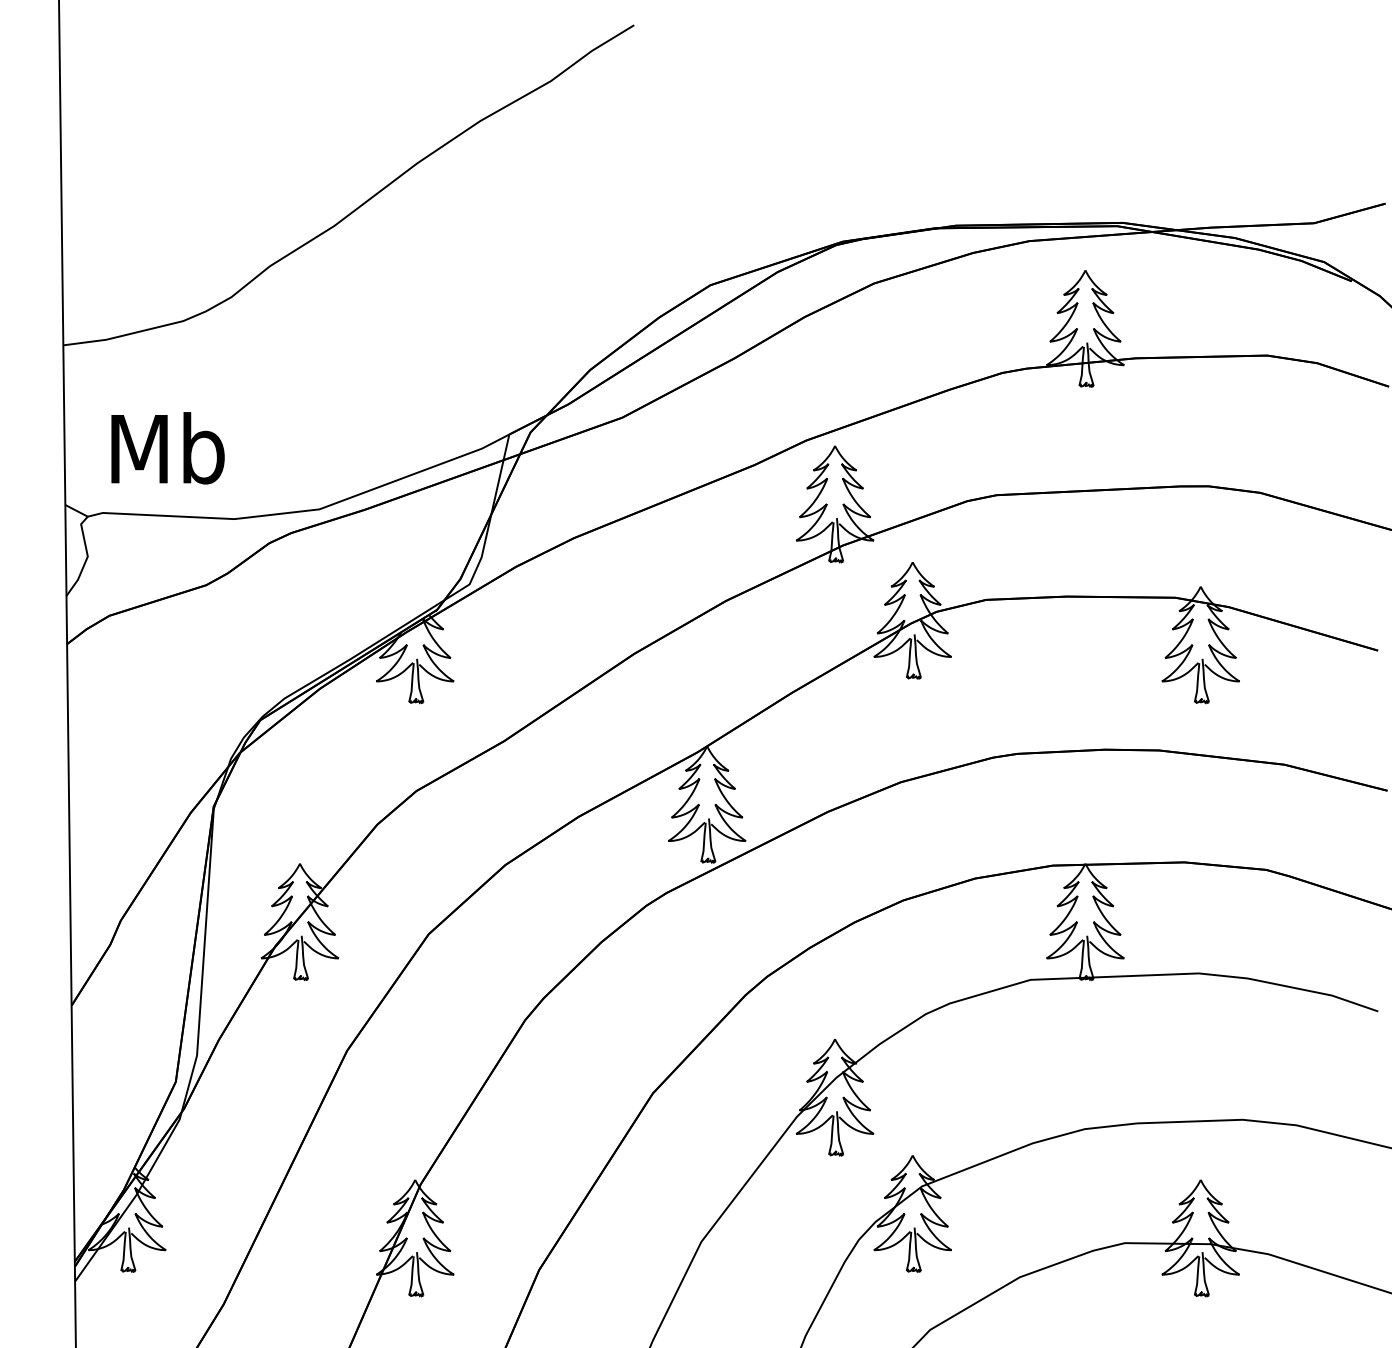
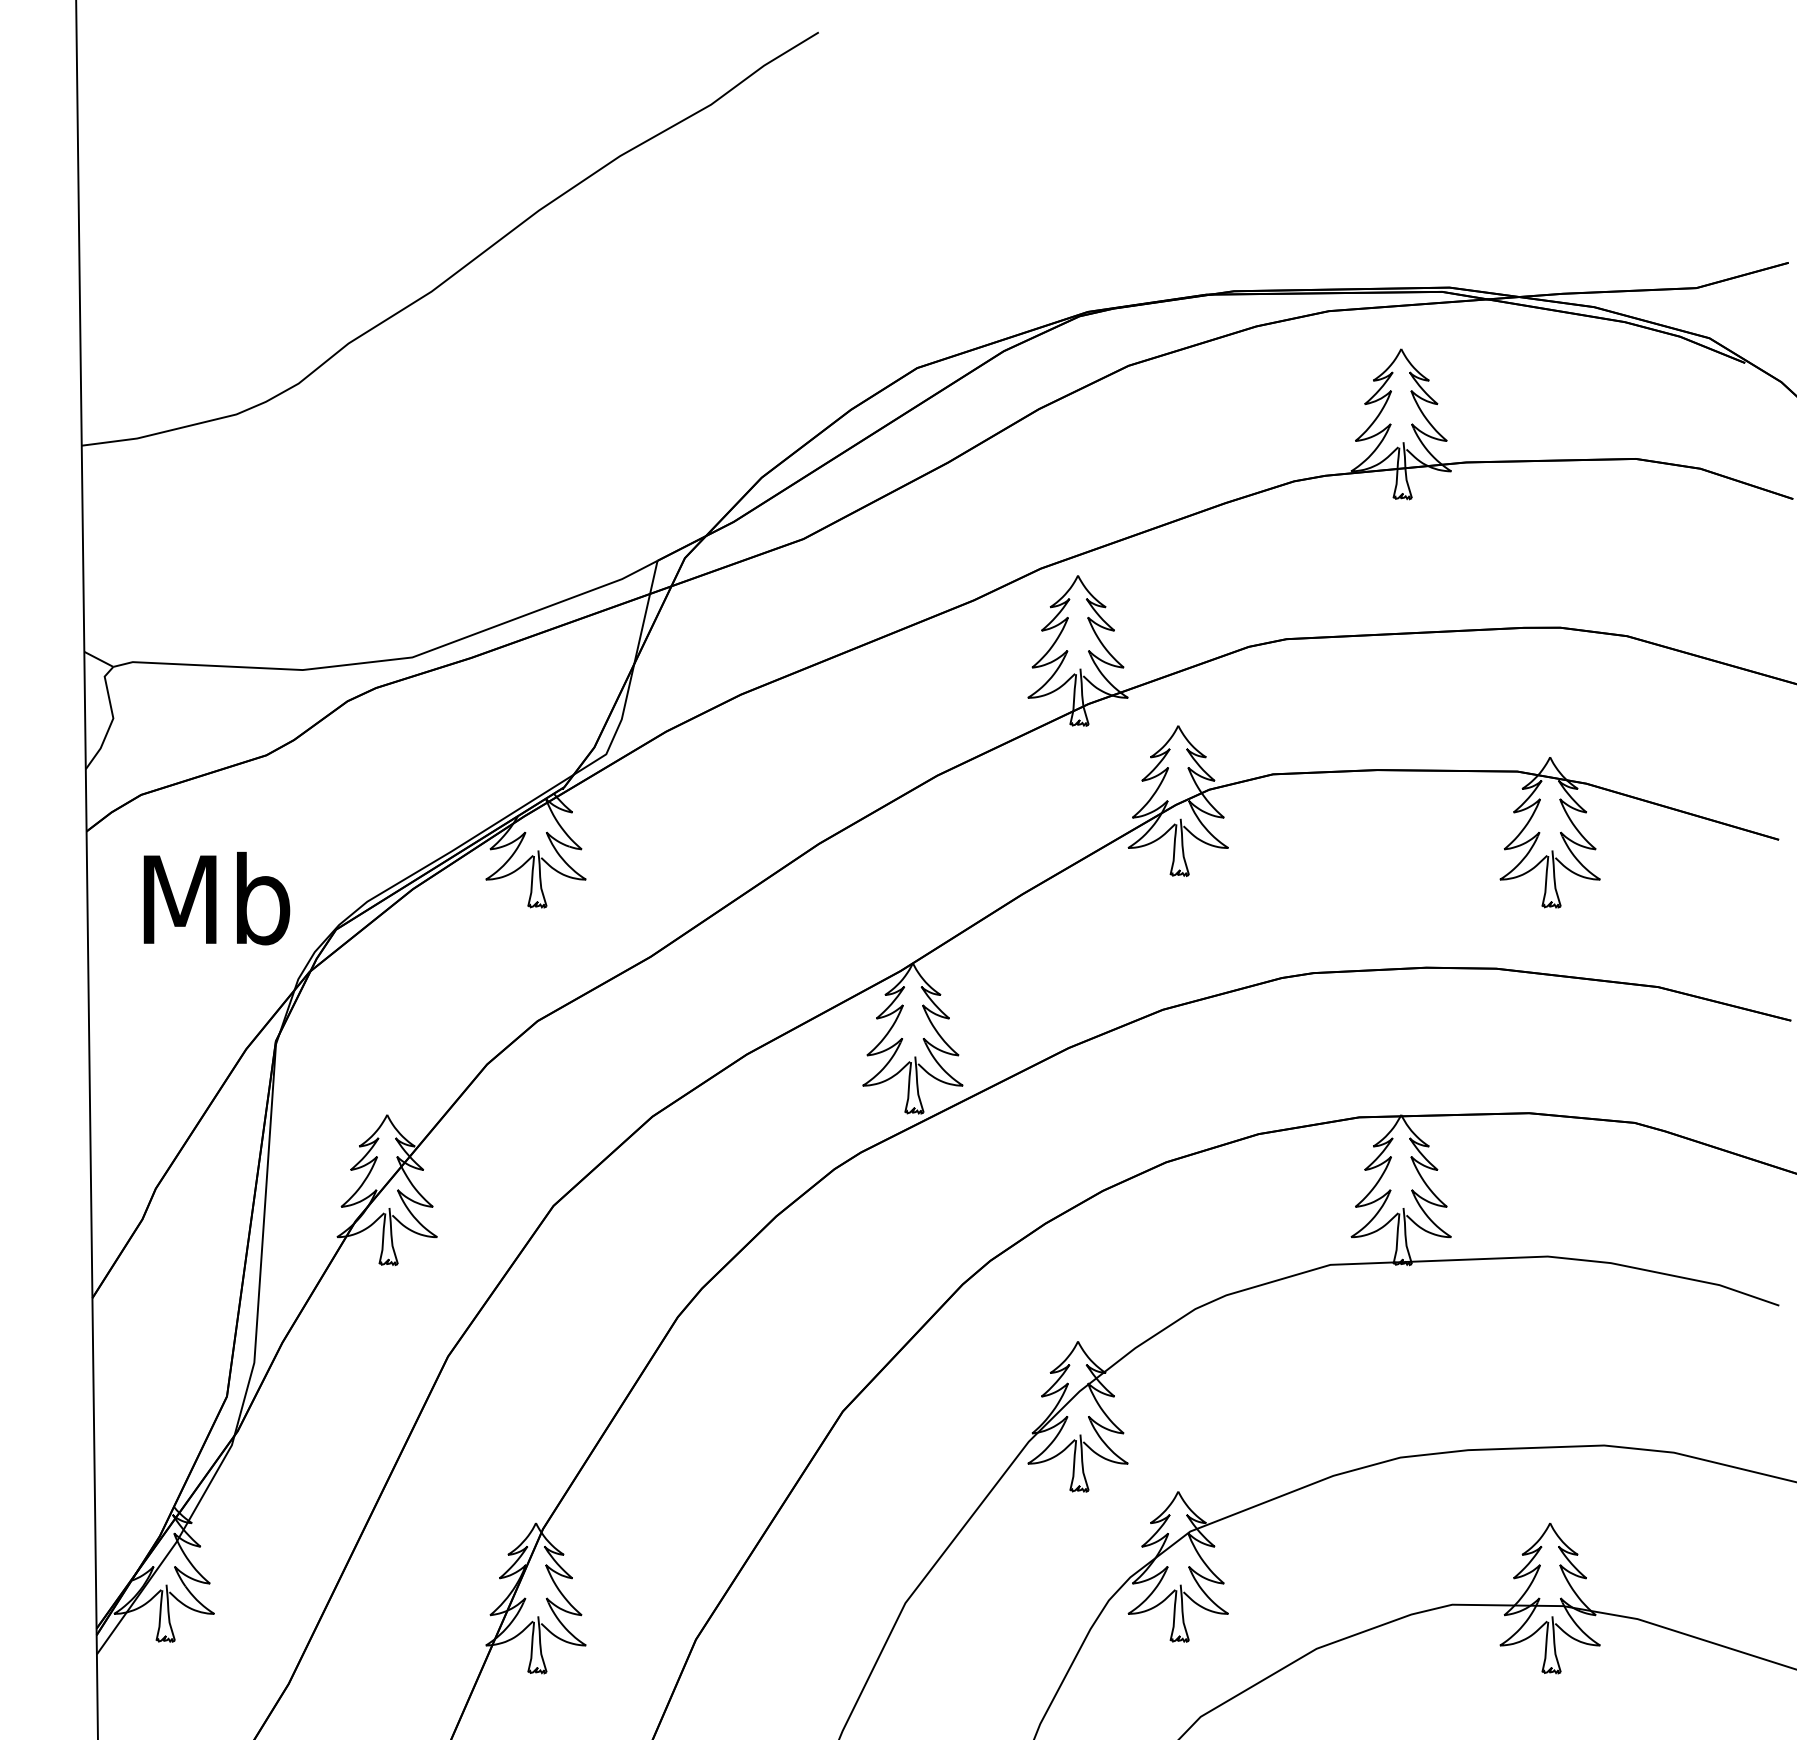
text: (167, 448) -> (216, 898), moved

